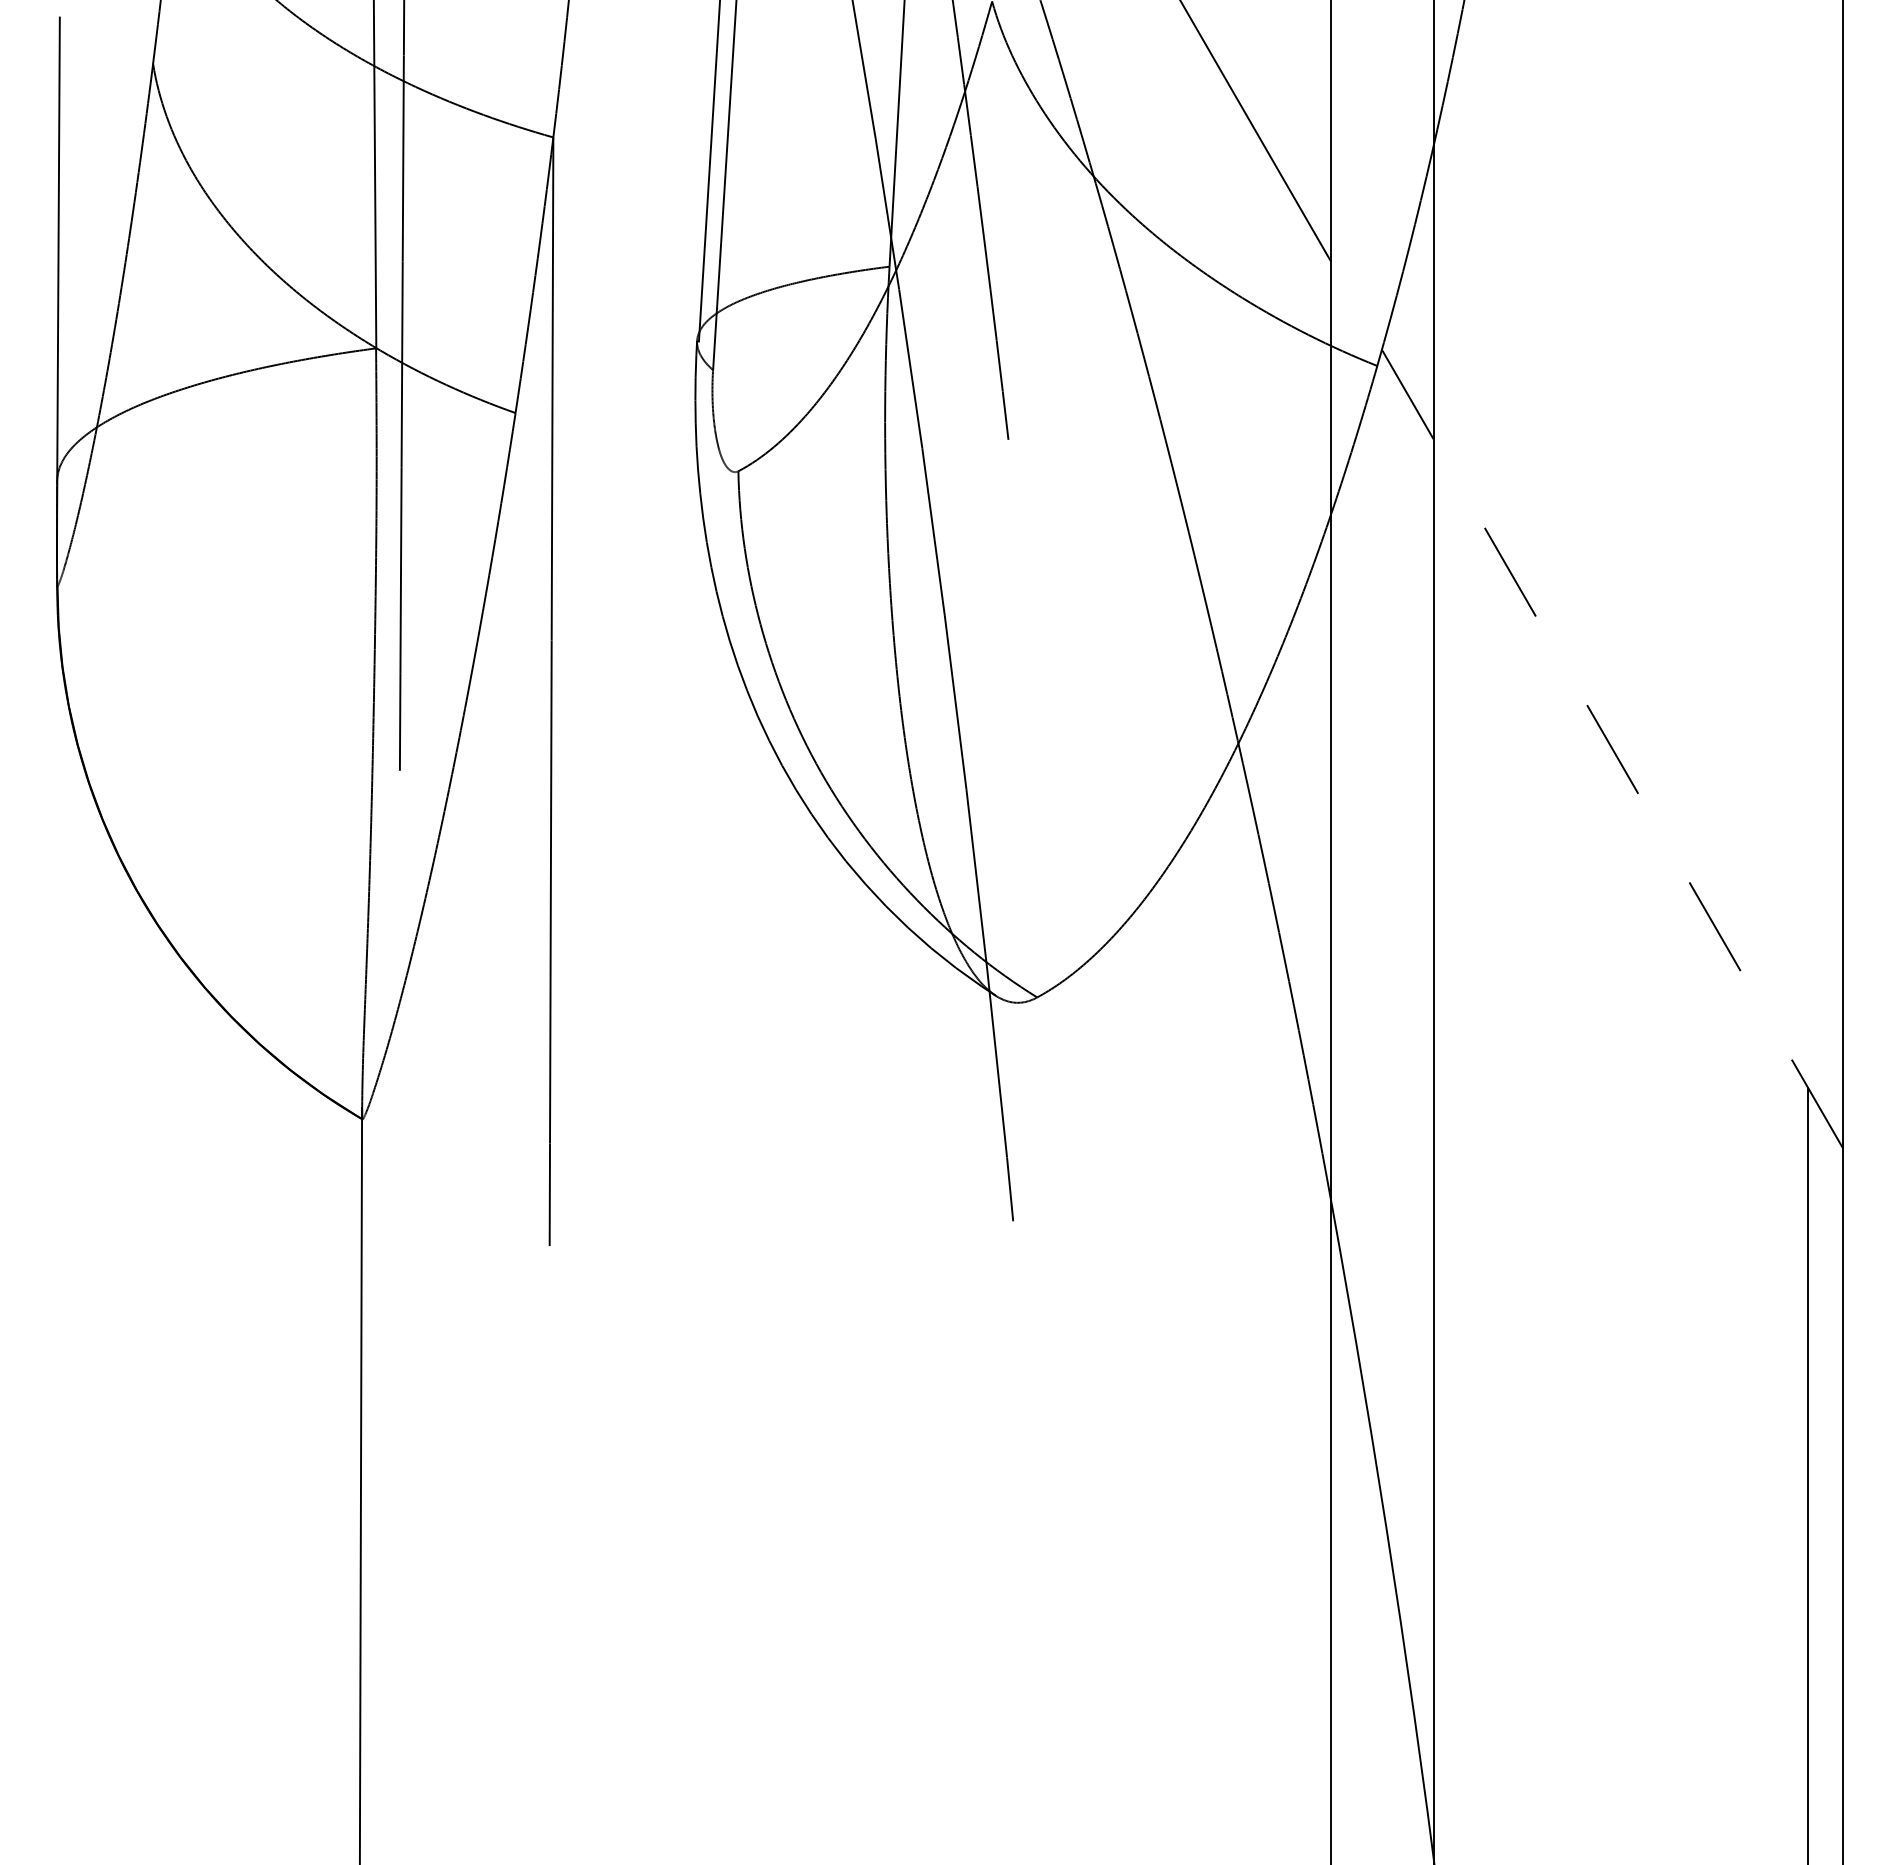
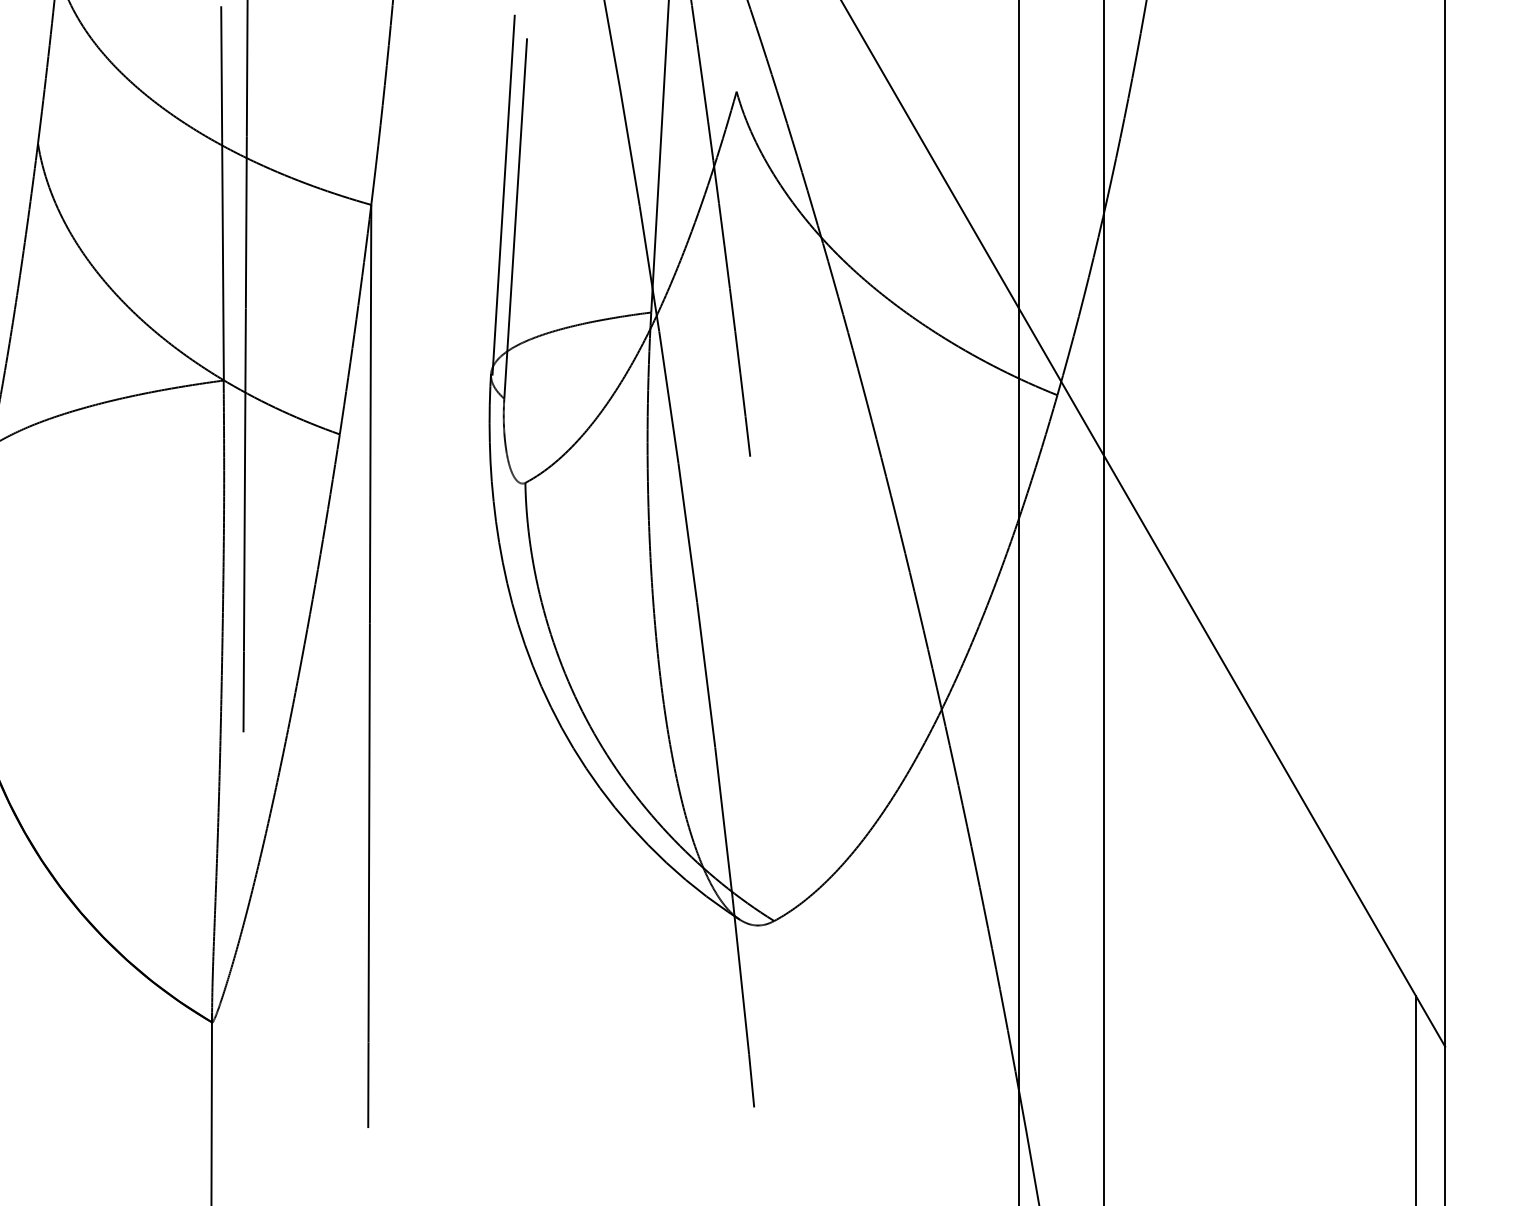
line: (1587, 705) -> (1232, 677), dashed -> solid

